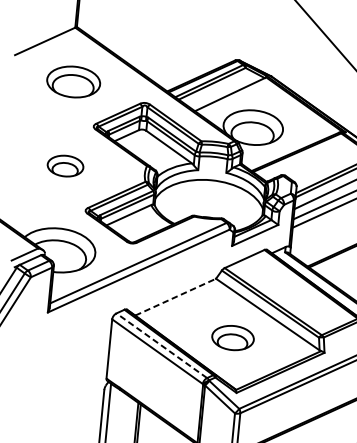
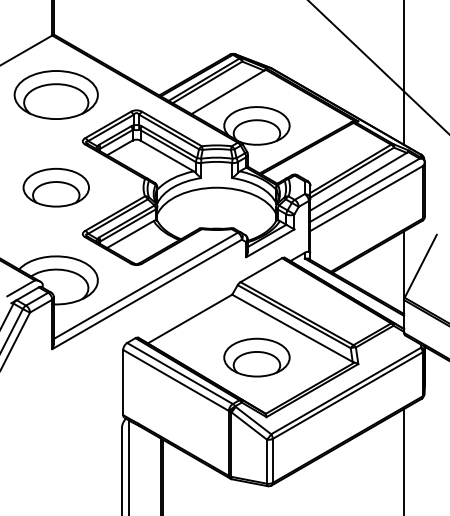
part: (73, 81) -> (55, 94), size x1.43
part: (64, 165) -> (55, 187), size x1.67
line: (176, 297) -> (190, 319), dashed -> solid
part: (232, 337) -> (256, 357), size x1.43
line: (161, 345) -> (179, 373), dashed -> solid

